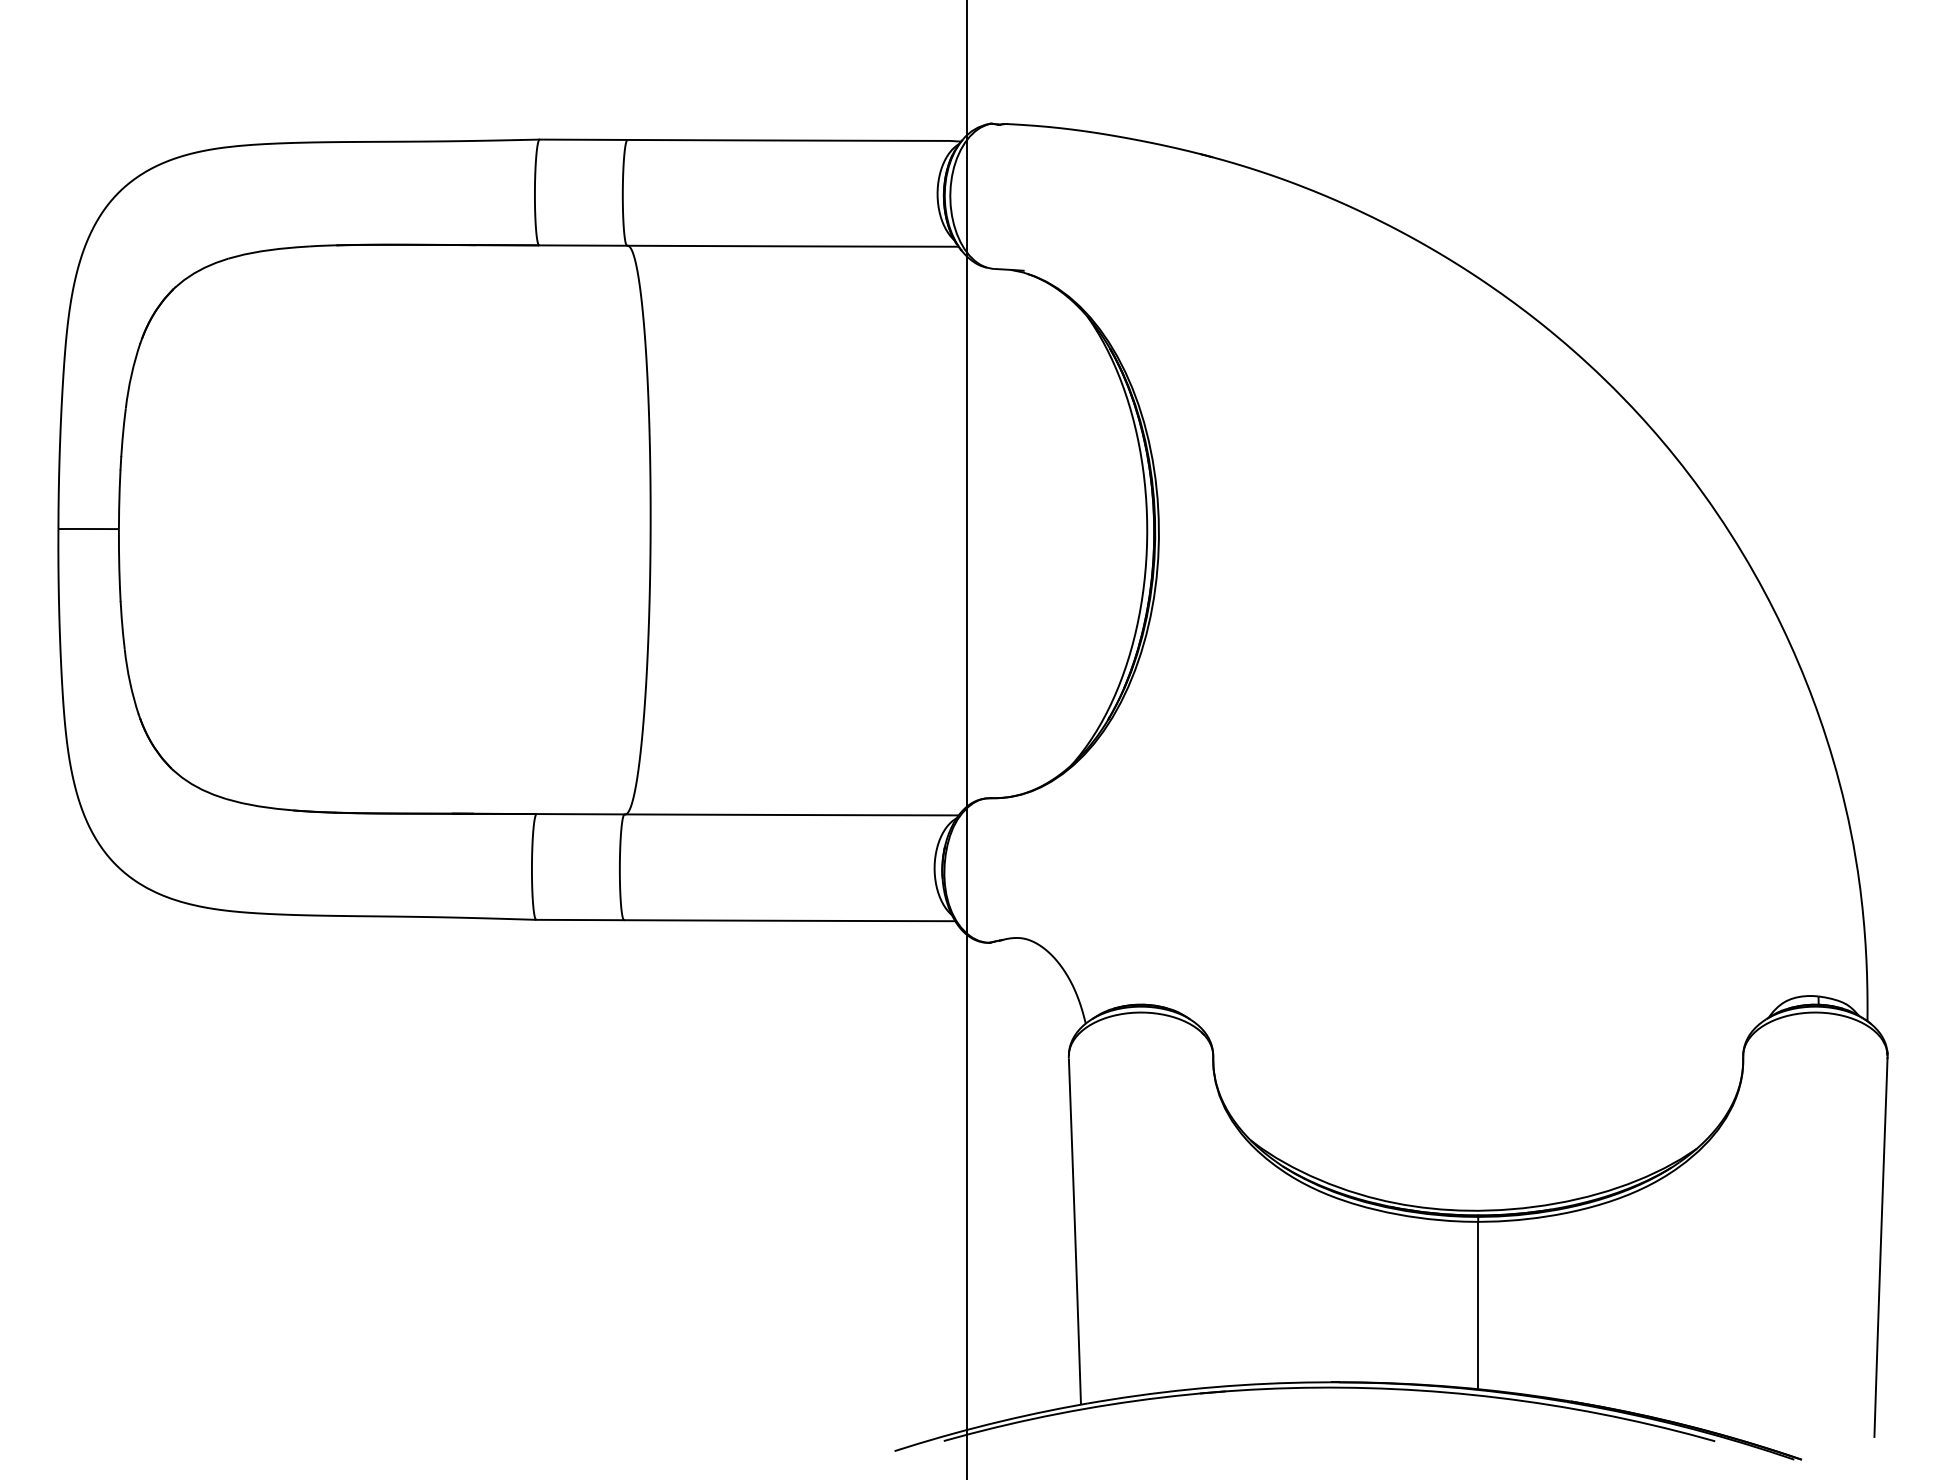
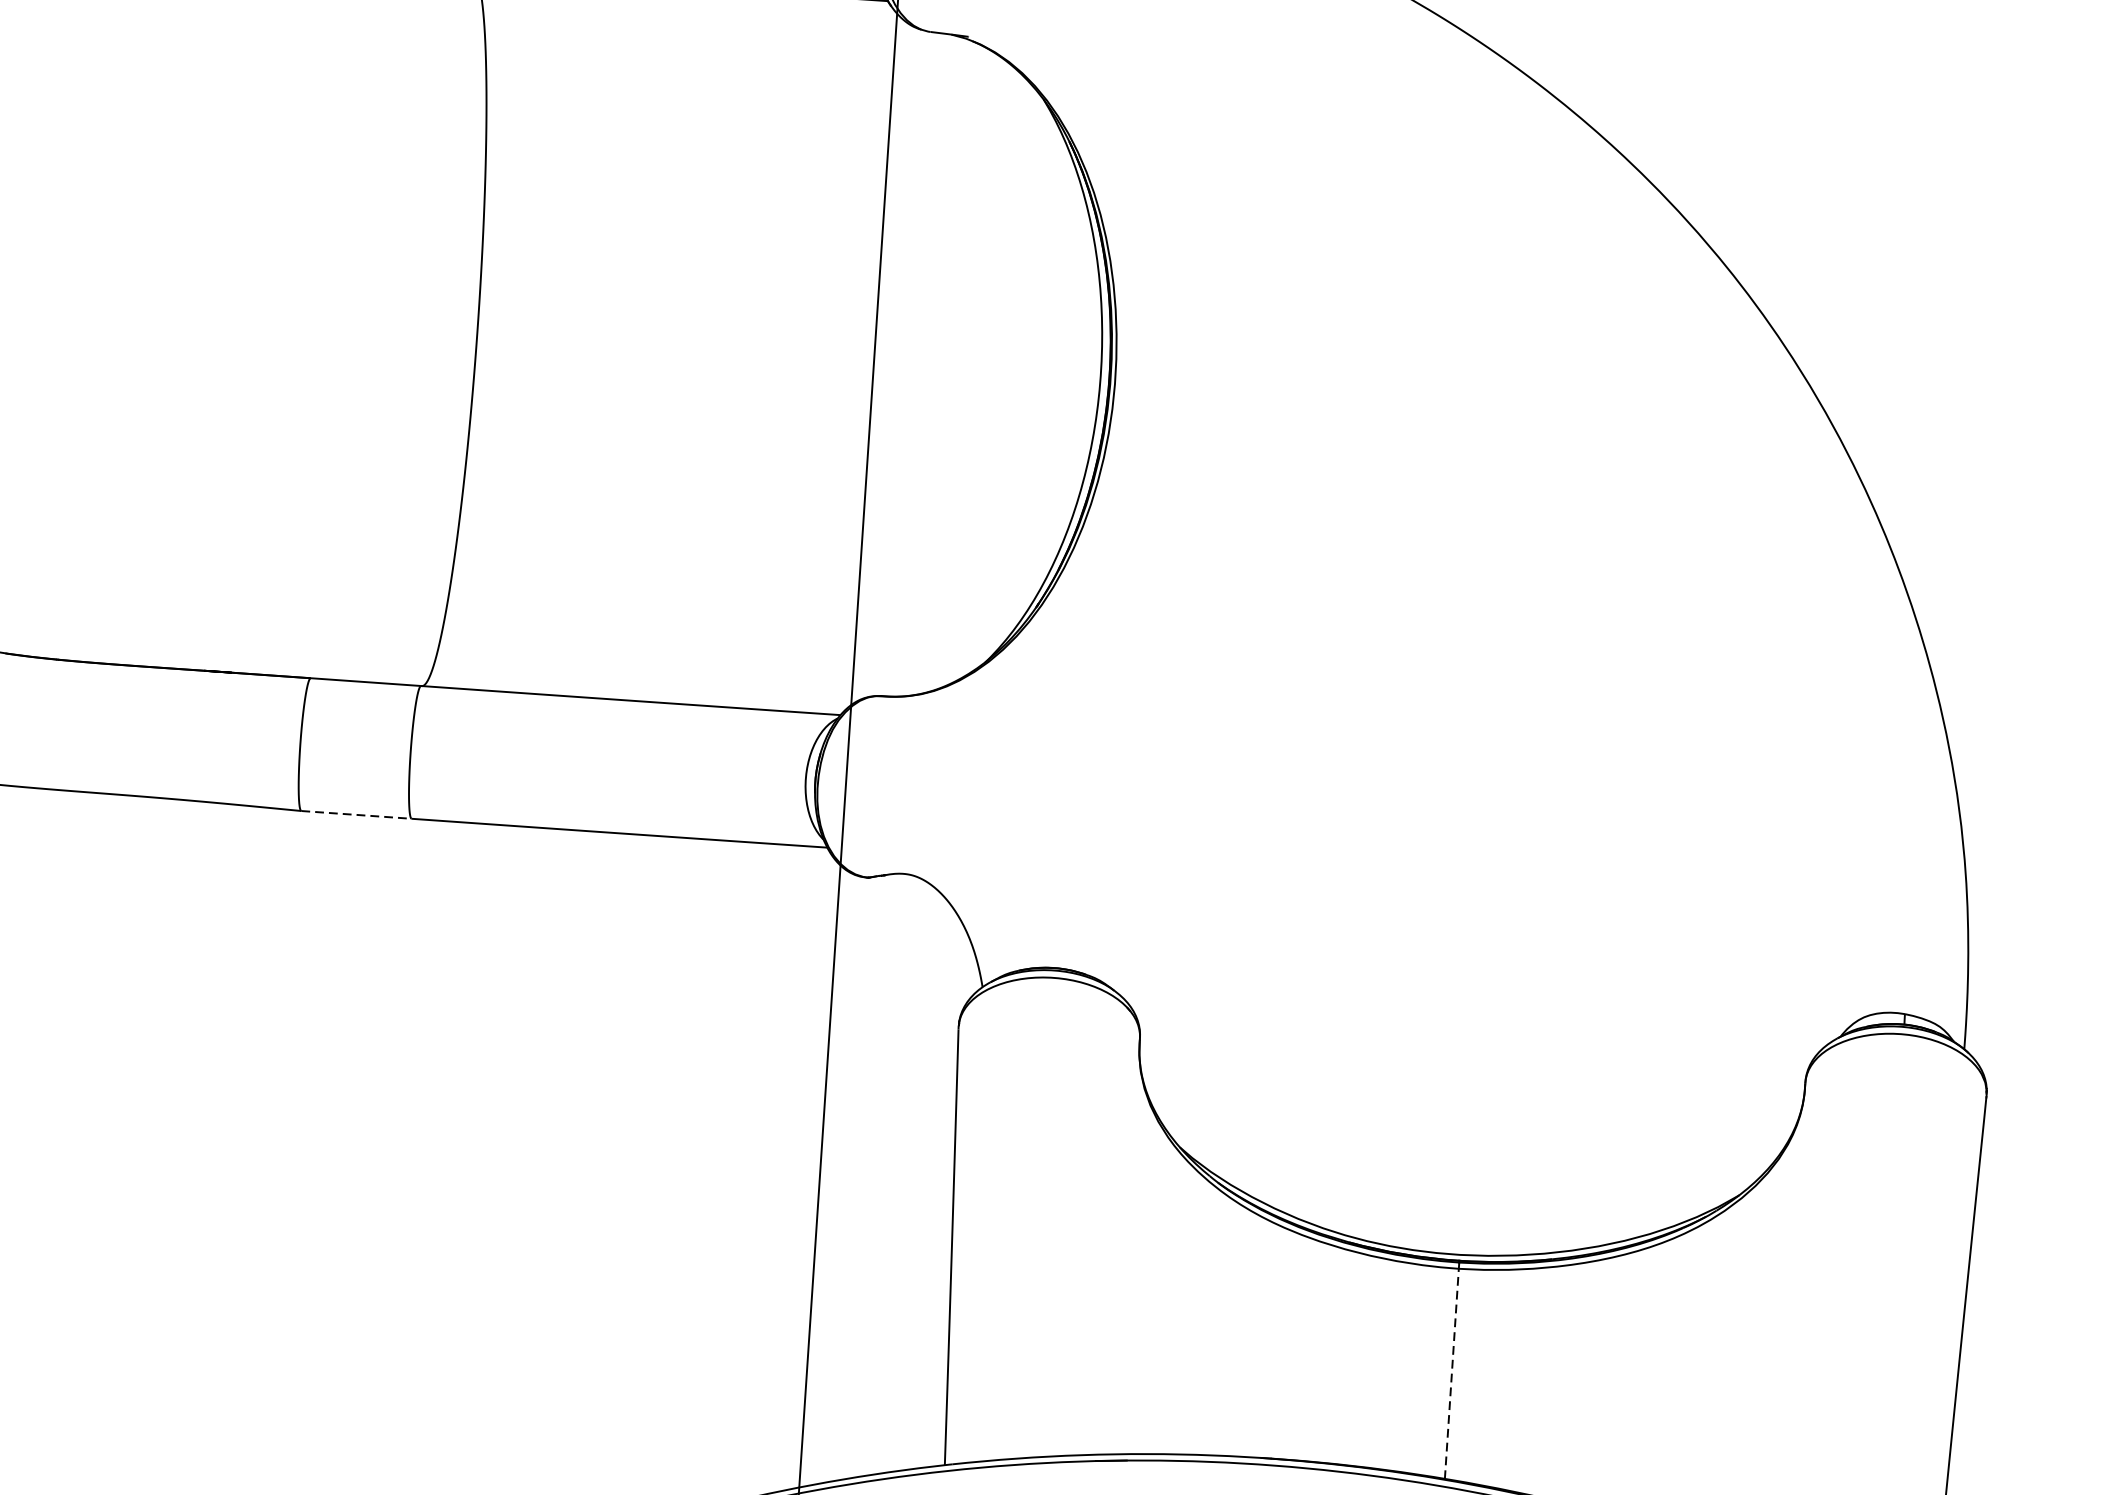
line: (580, 920) -> (356, 815), solid -> dashed
line: (1478, 1305) -> (1452, 1373), solid -> dashed

